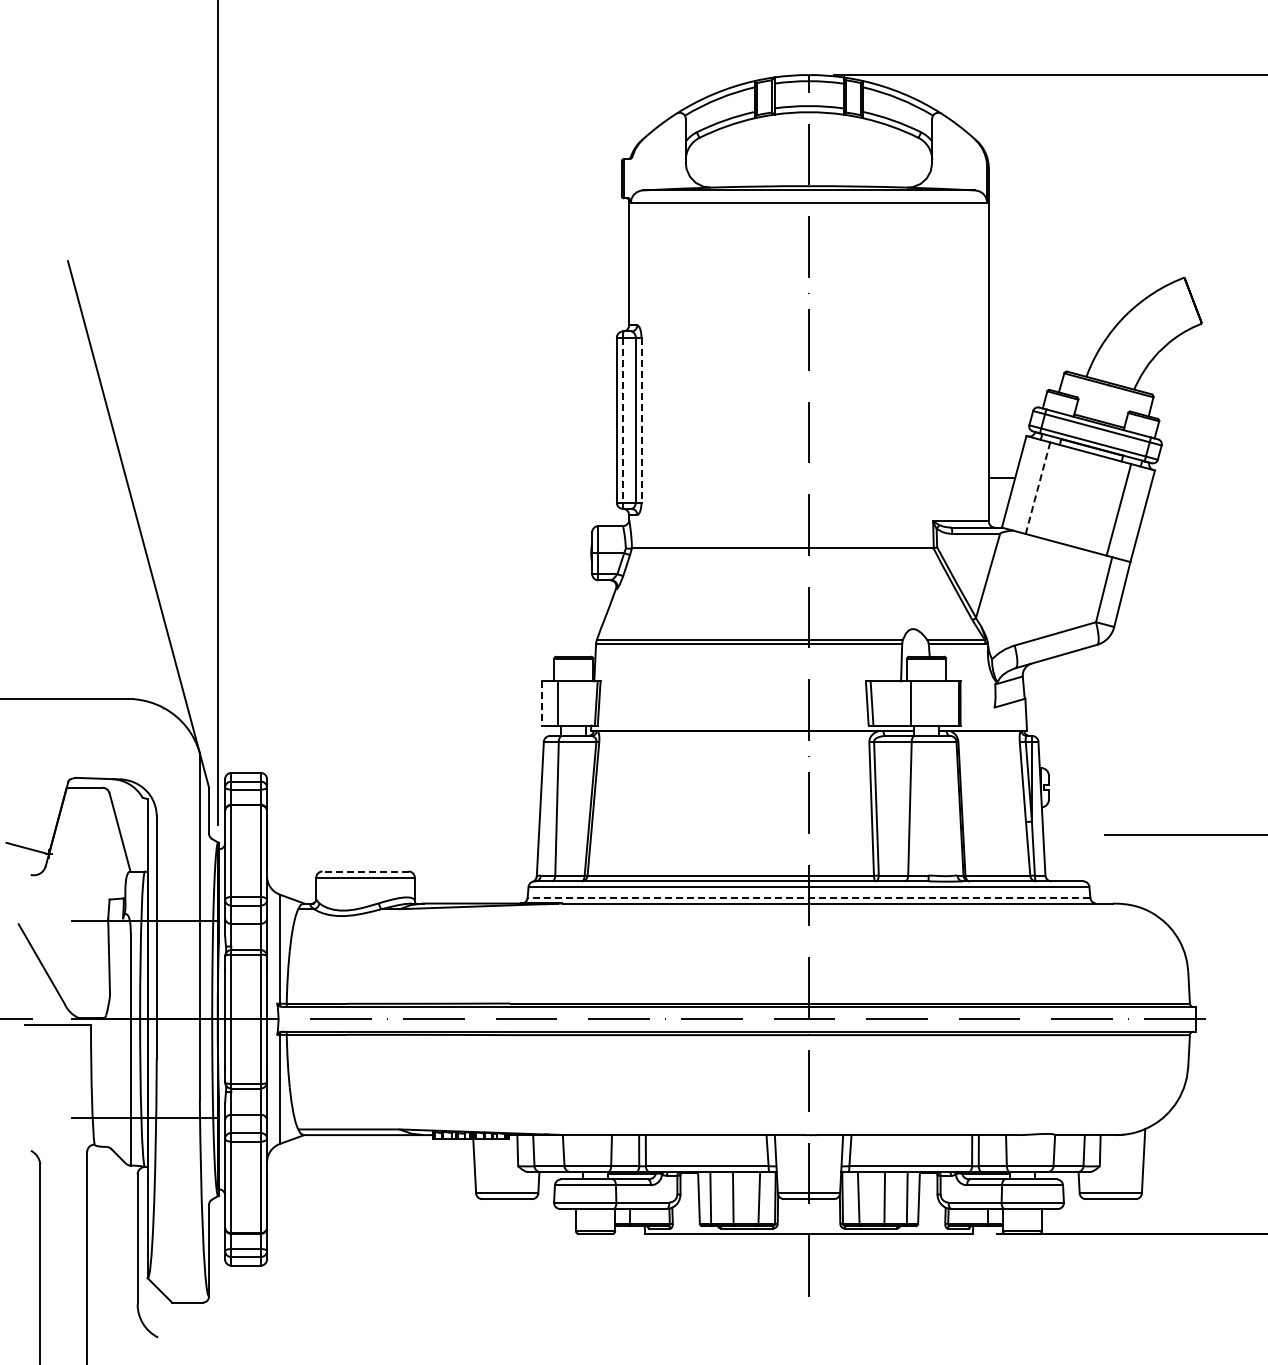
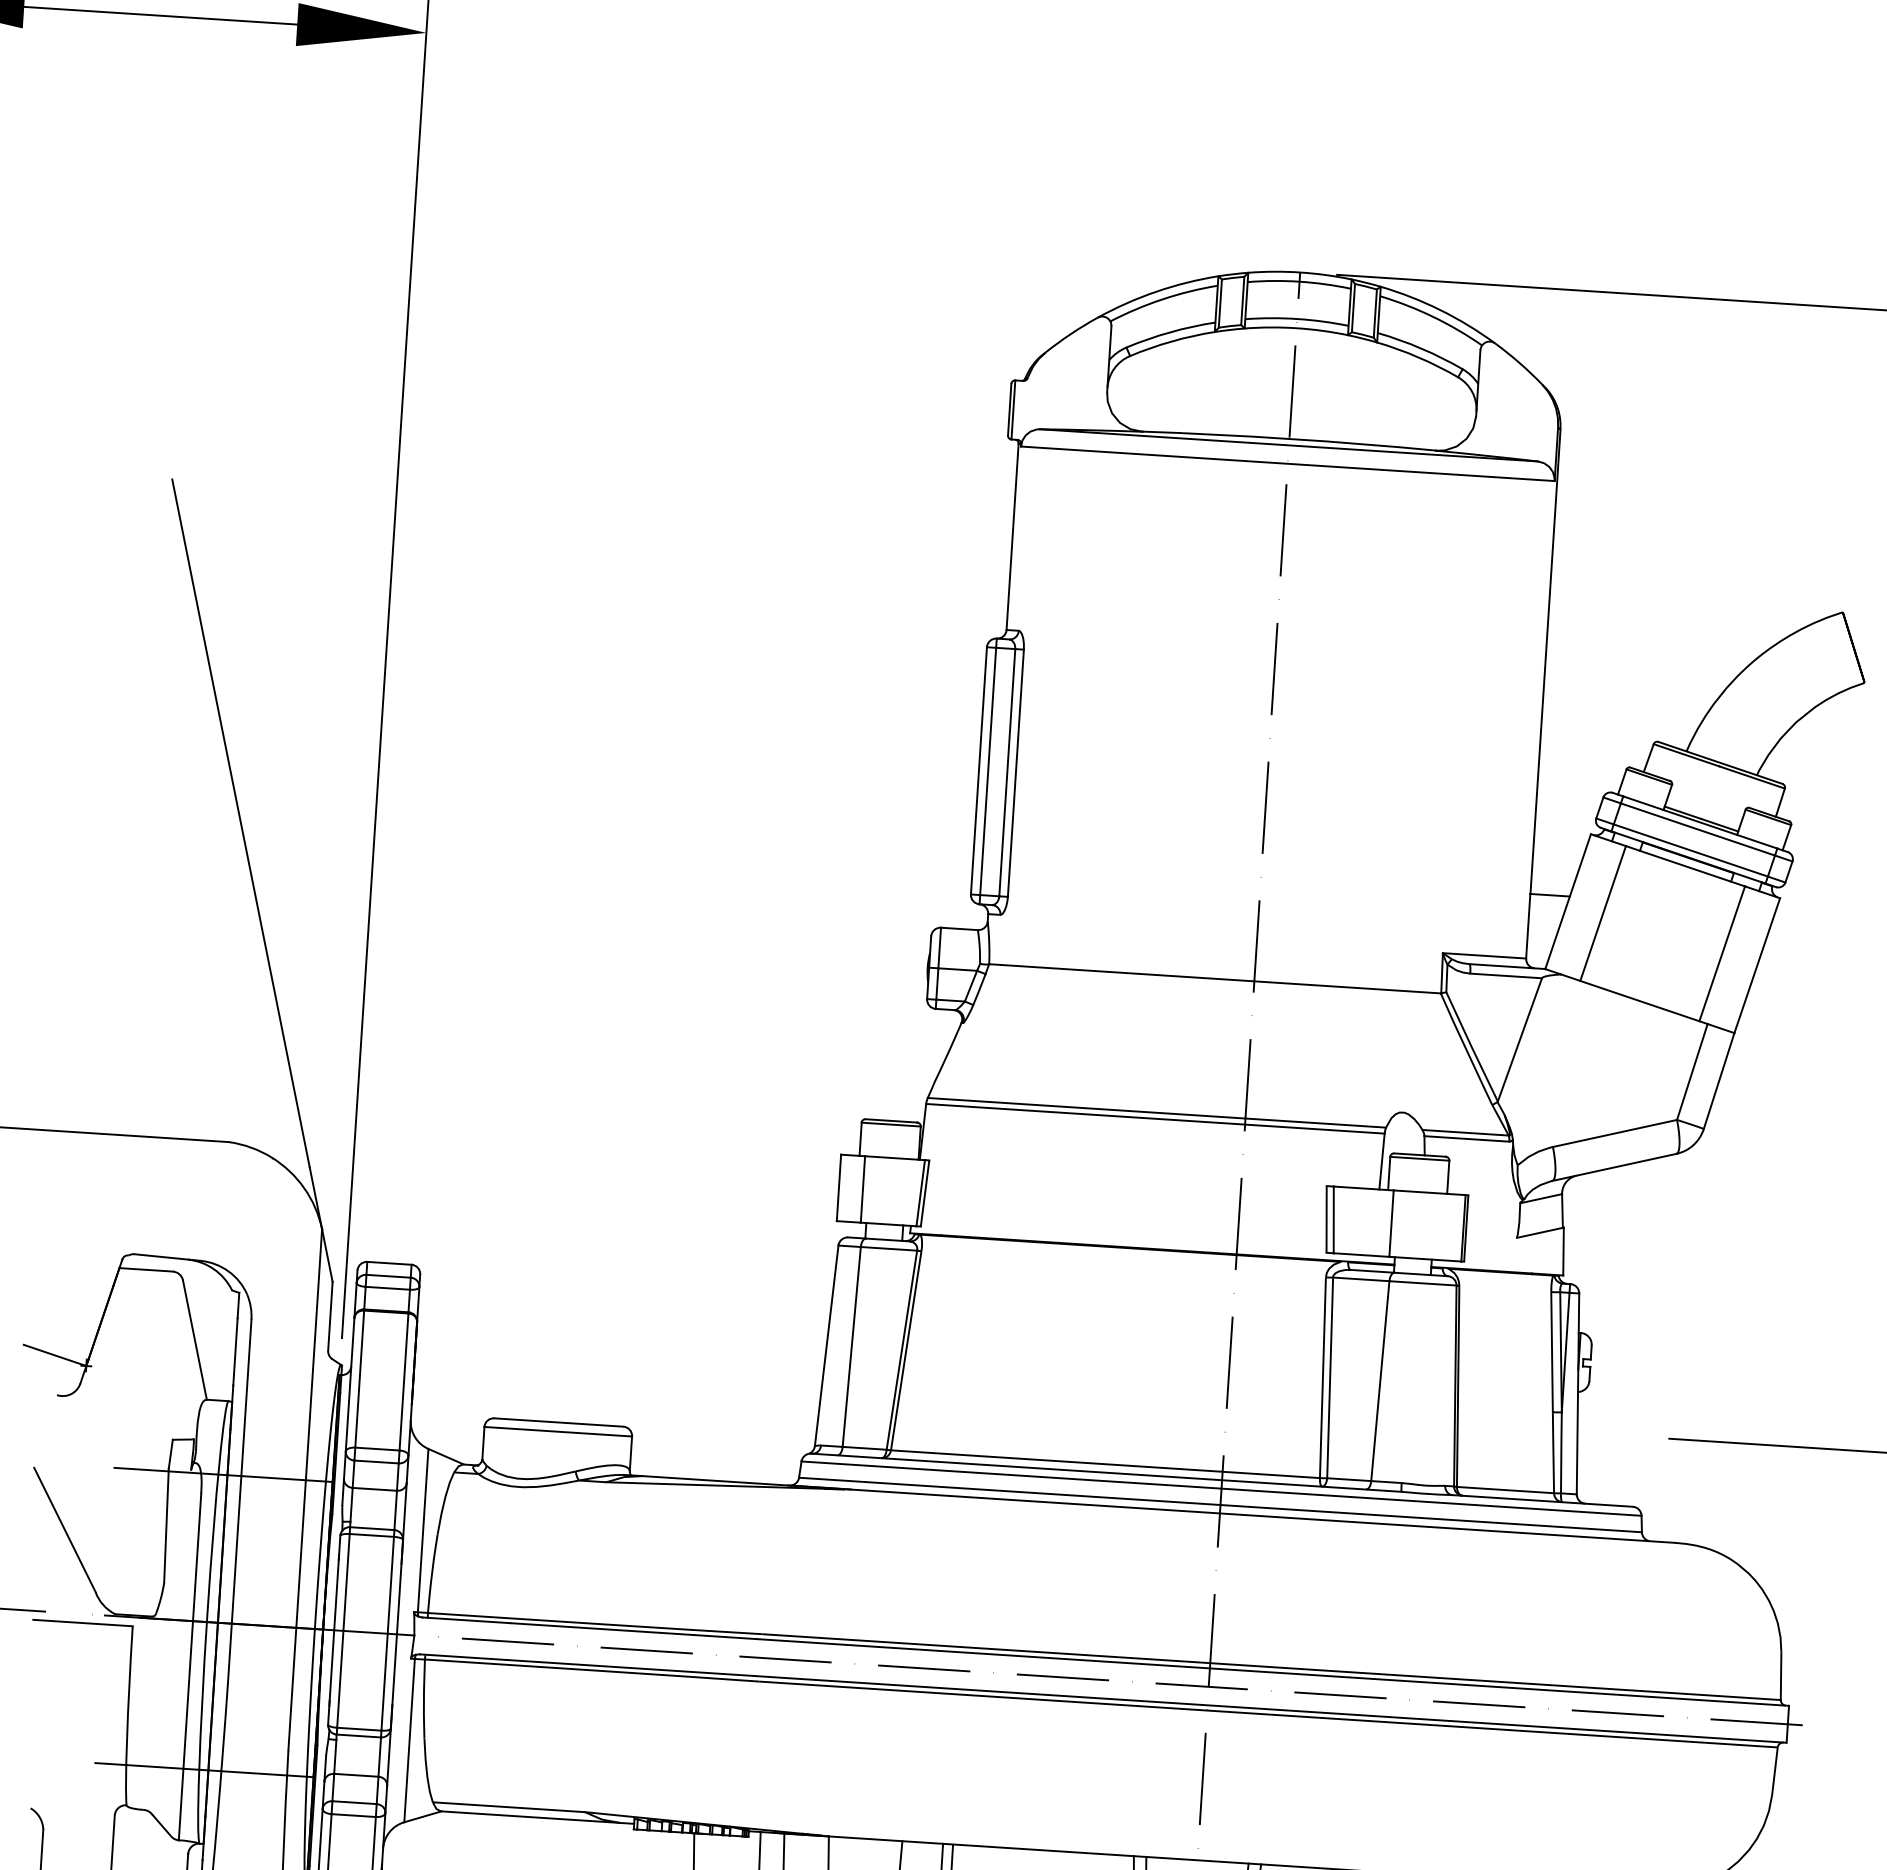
line: (623, 420) -> (988, 771), dashed -> solid
line: (641, 420) -> (1015, 773), dashed -> solid
line: (1037, 488) -> (1602, 913), dashed -> solid
line: (541, 703) -> (838, 1187), dashed -> solid
line: (365, 871) -> (558, 1422), dashed -> solid
line: (808, 897) -> (1219, 1504), dashed -> solid

